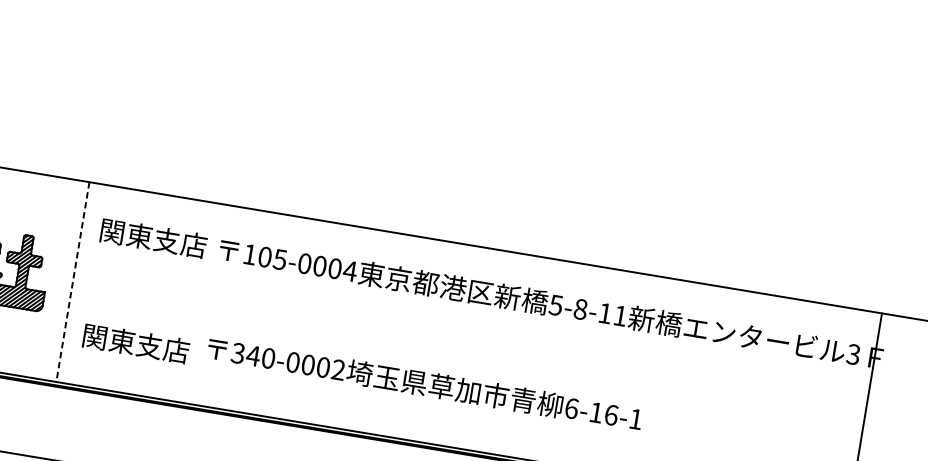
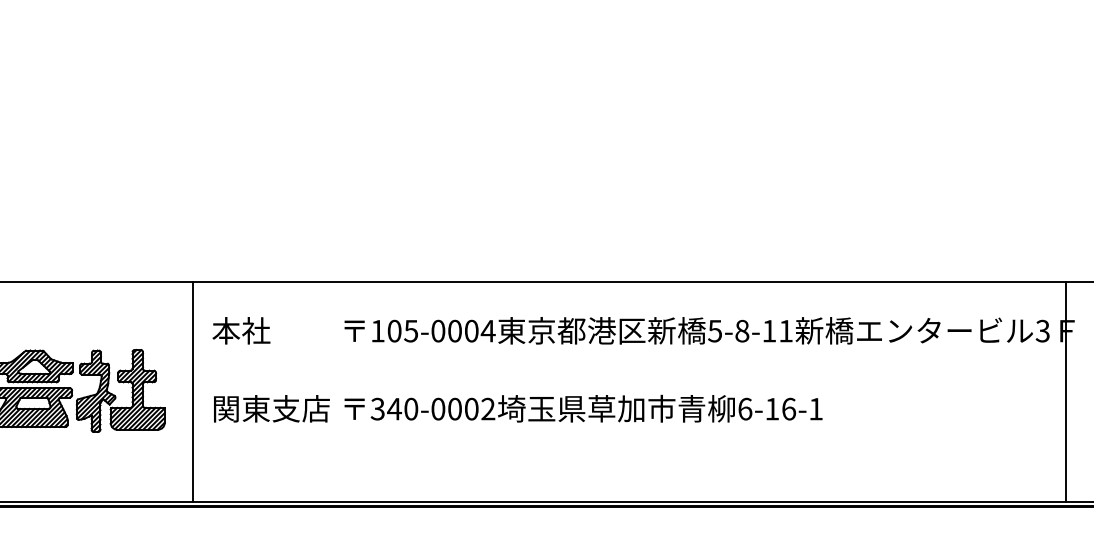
text: (152, 237) -> (270, 330), 関東支店 -> 本社
line: (72, 282) -> (192, 392), dashed -> solid
text: (136, 343) -> (271, 408), moved
text: (425, 383) -> (583, 408), moved

